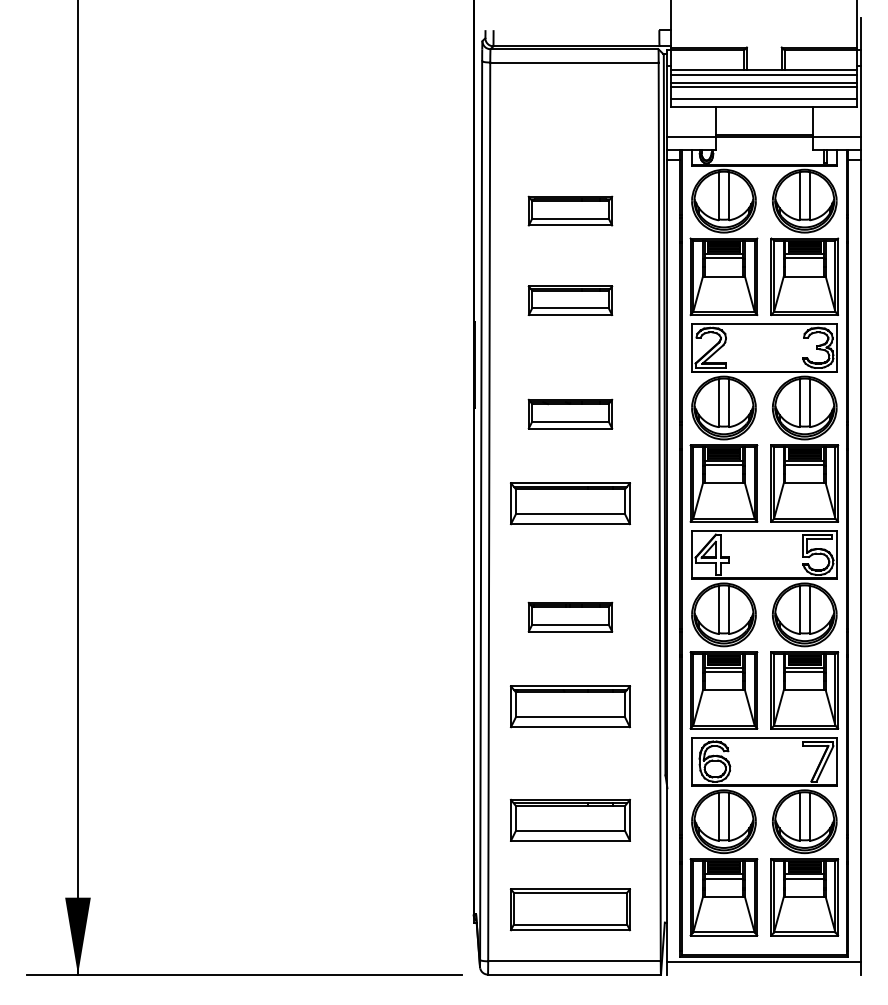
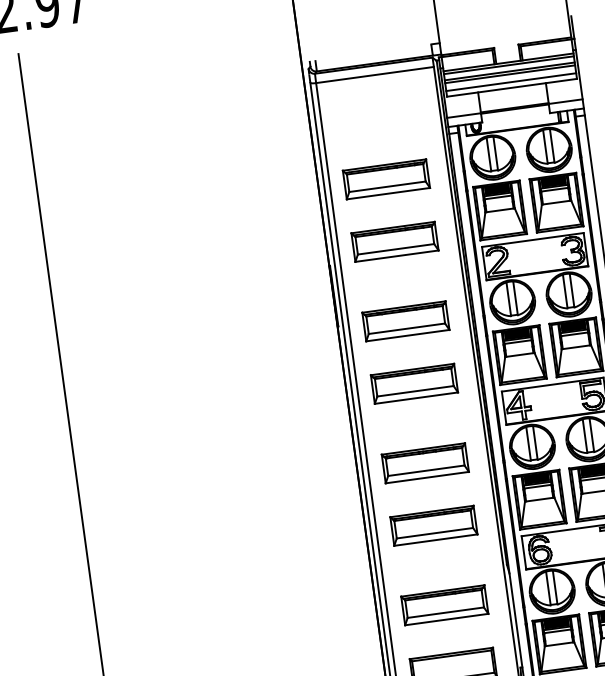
part: (570, 210) -> (386, 178), size x1.43
part: (570, 300) -> (395, 241), size x1.43
part: (570, 413) -> (405, 320), size x1.43
part: (570, 616) -> (425, 462), size x1.43

